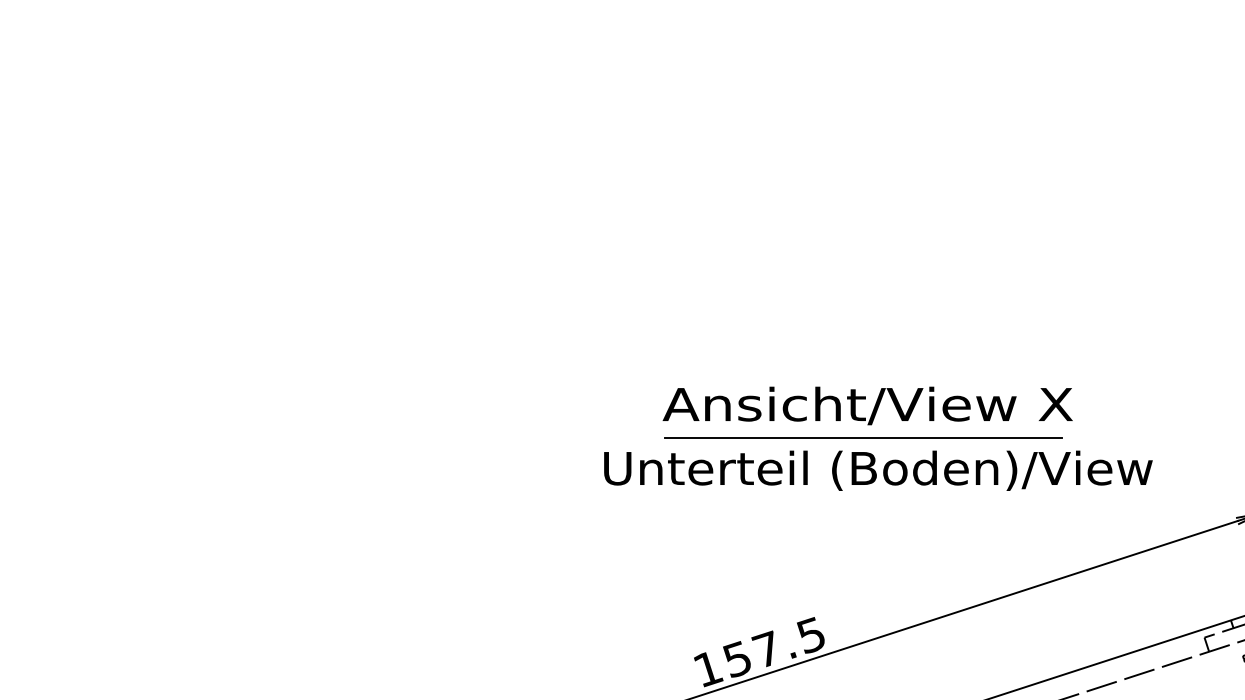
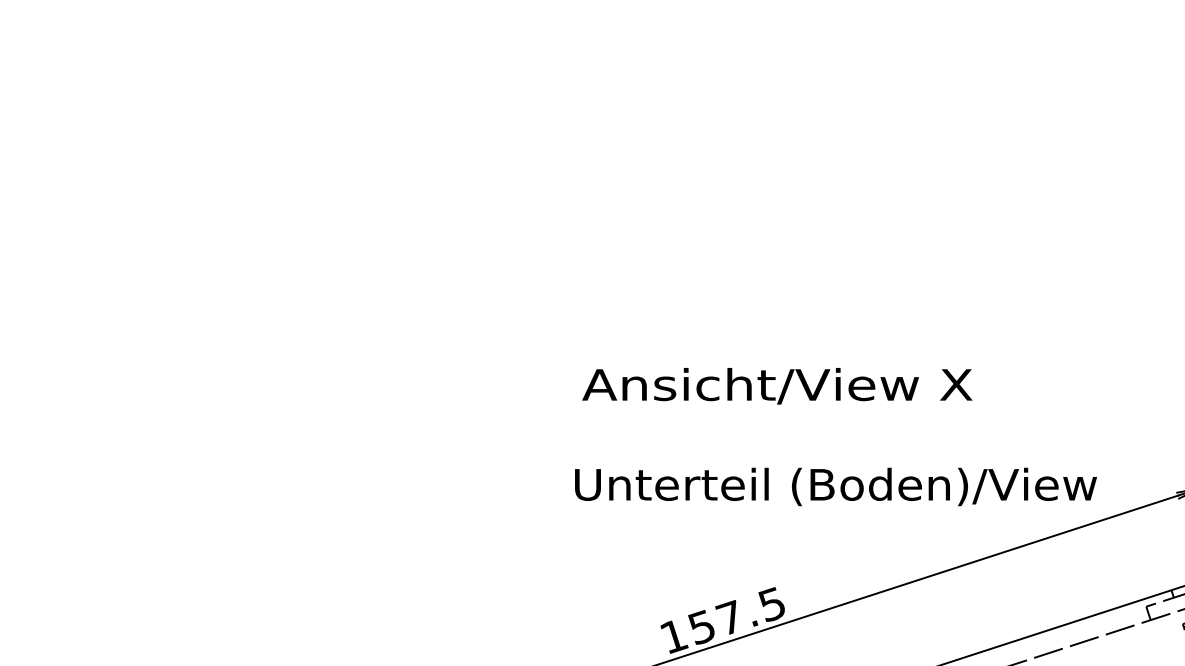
text: (867, 405) -> (777, 385), moved
line: (863, 437) -> (821, 416), removed
text: (878, 470) -> (836, 486), moved

